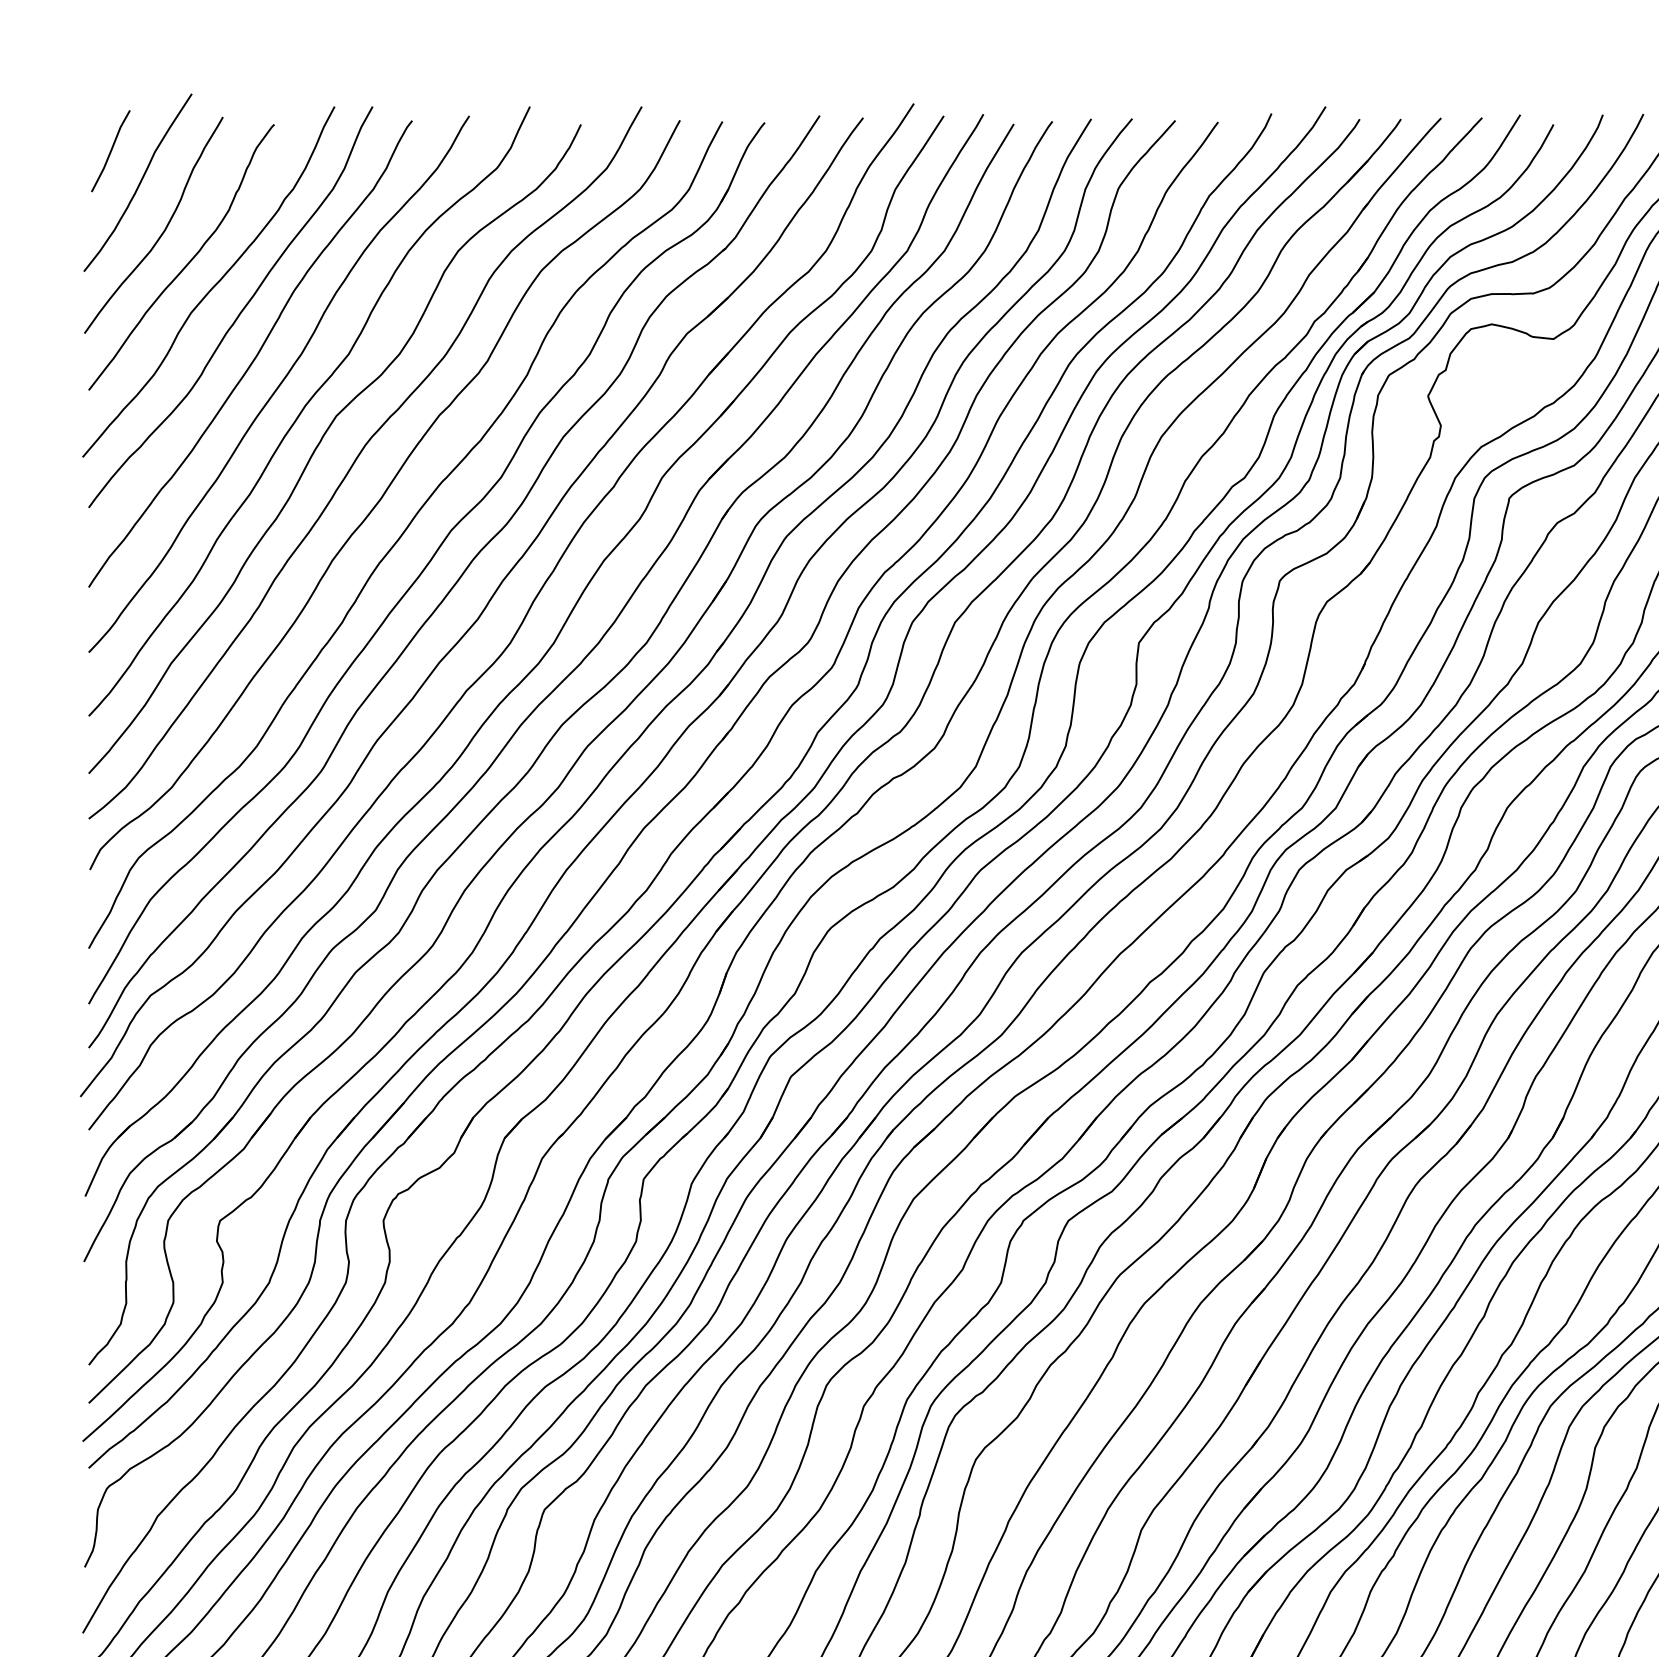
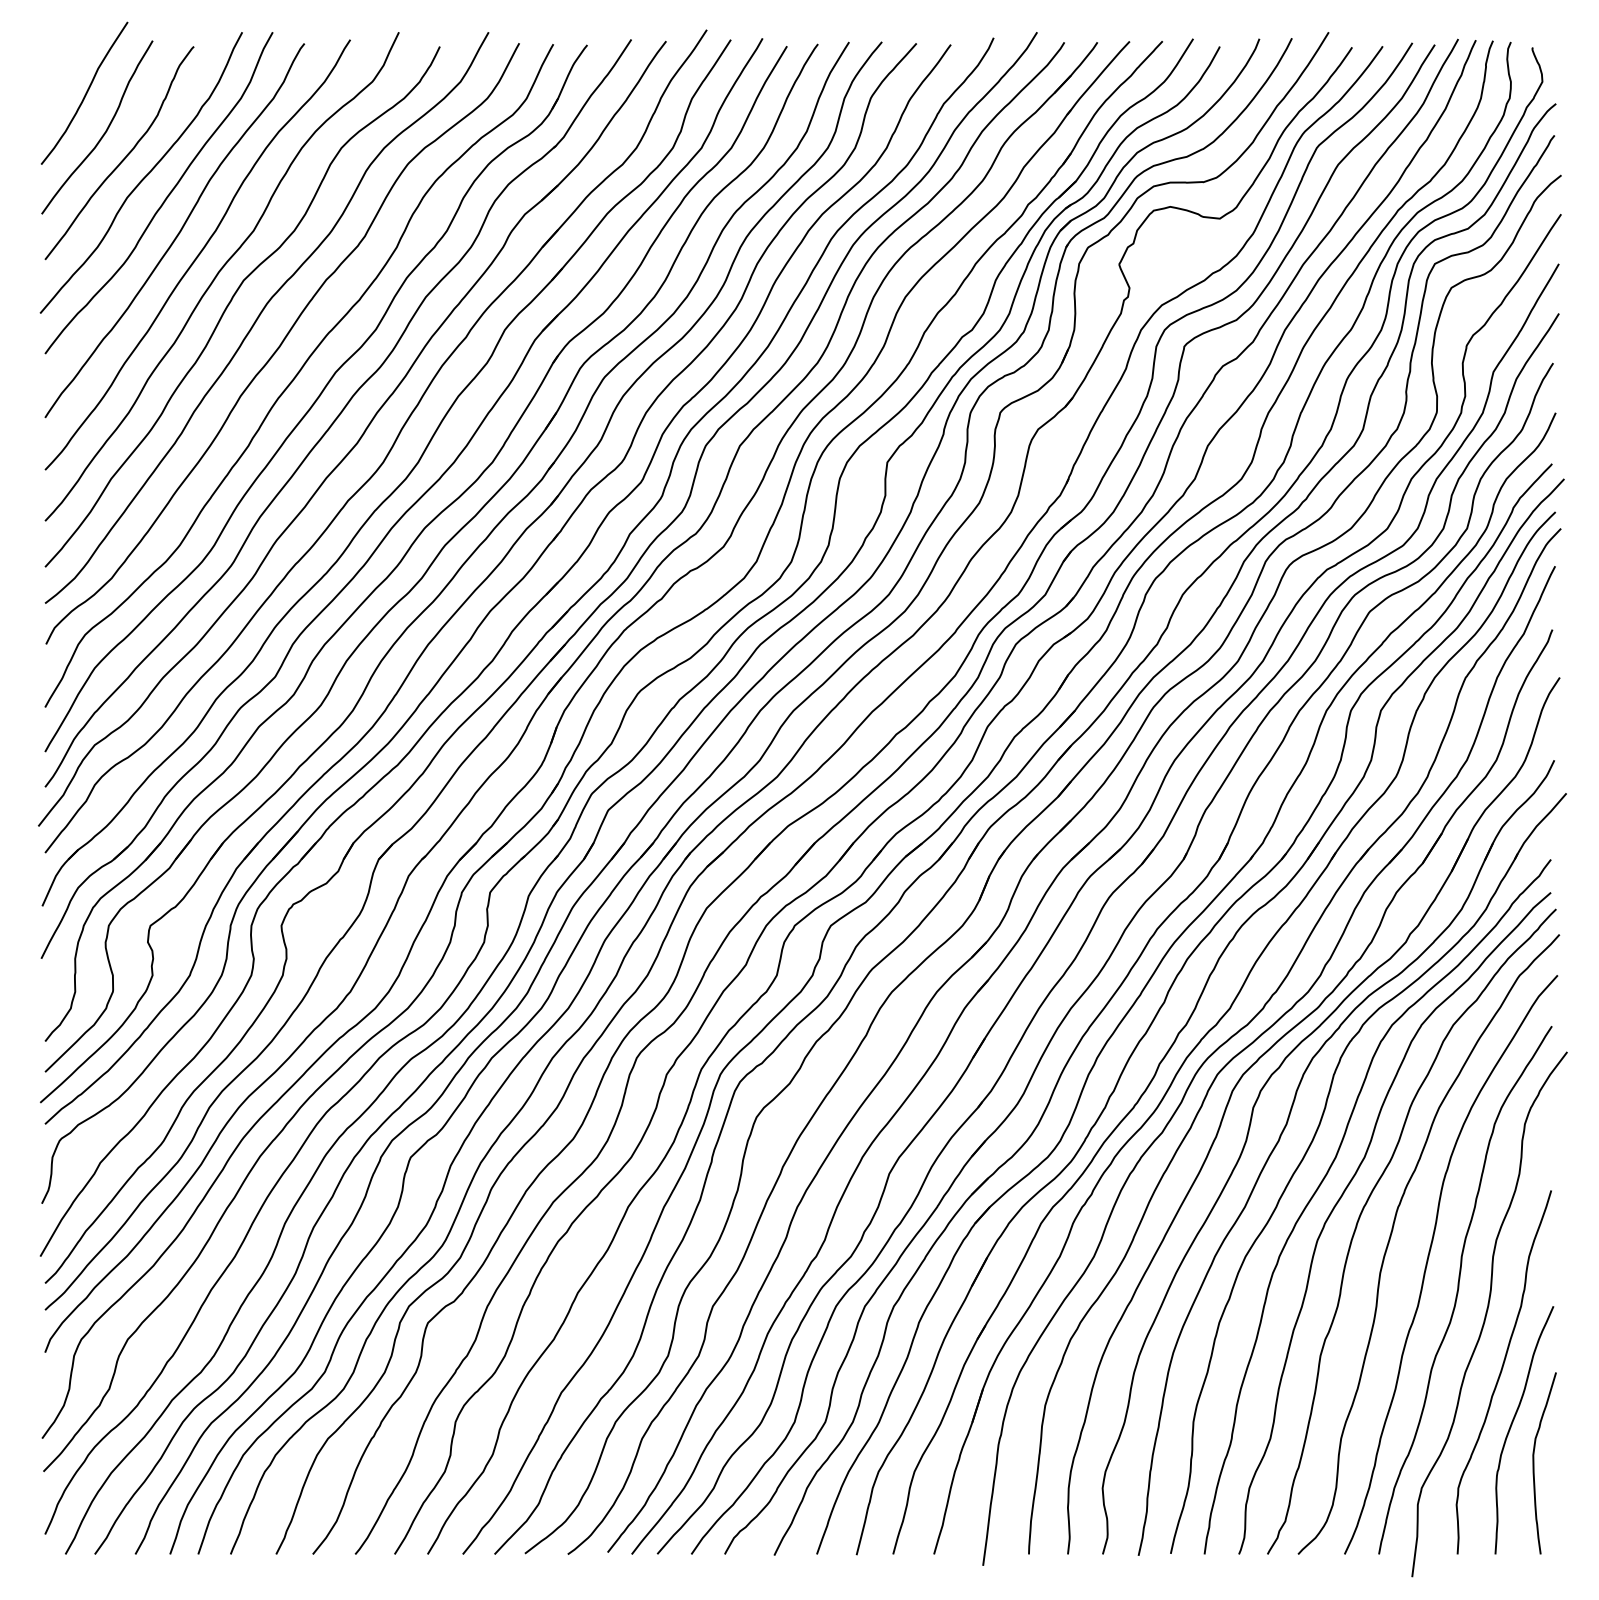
line: (110, 150) -> (62, 67), removed

